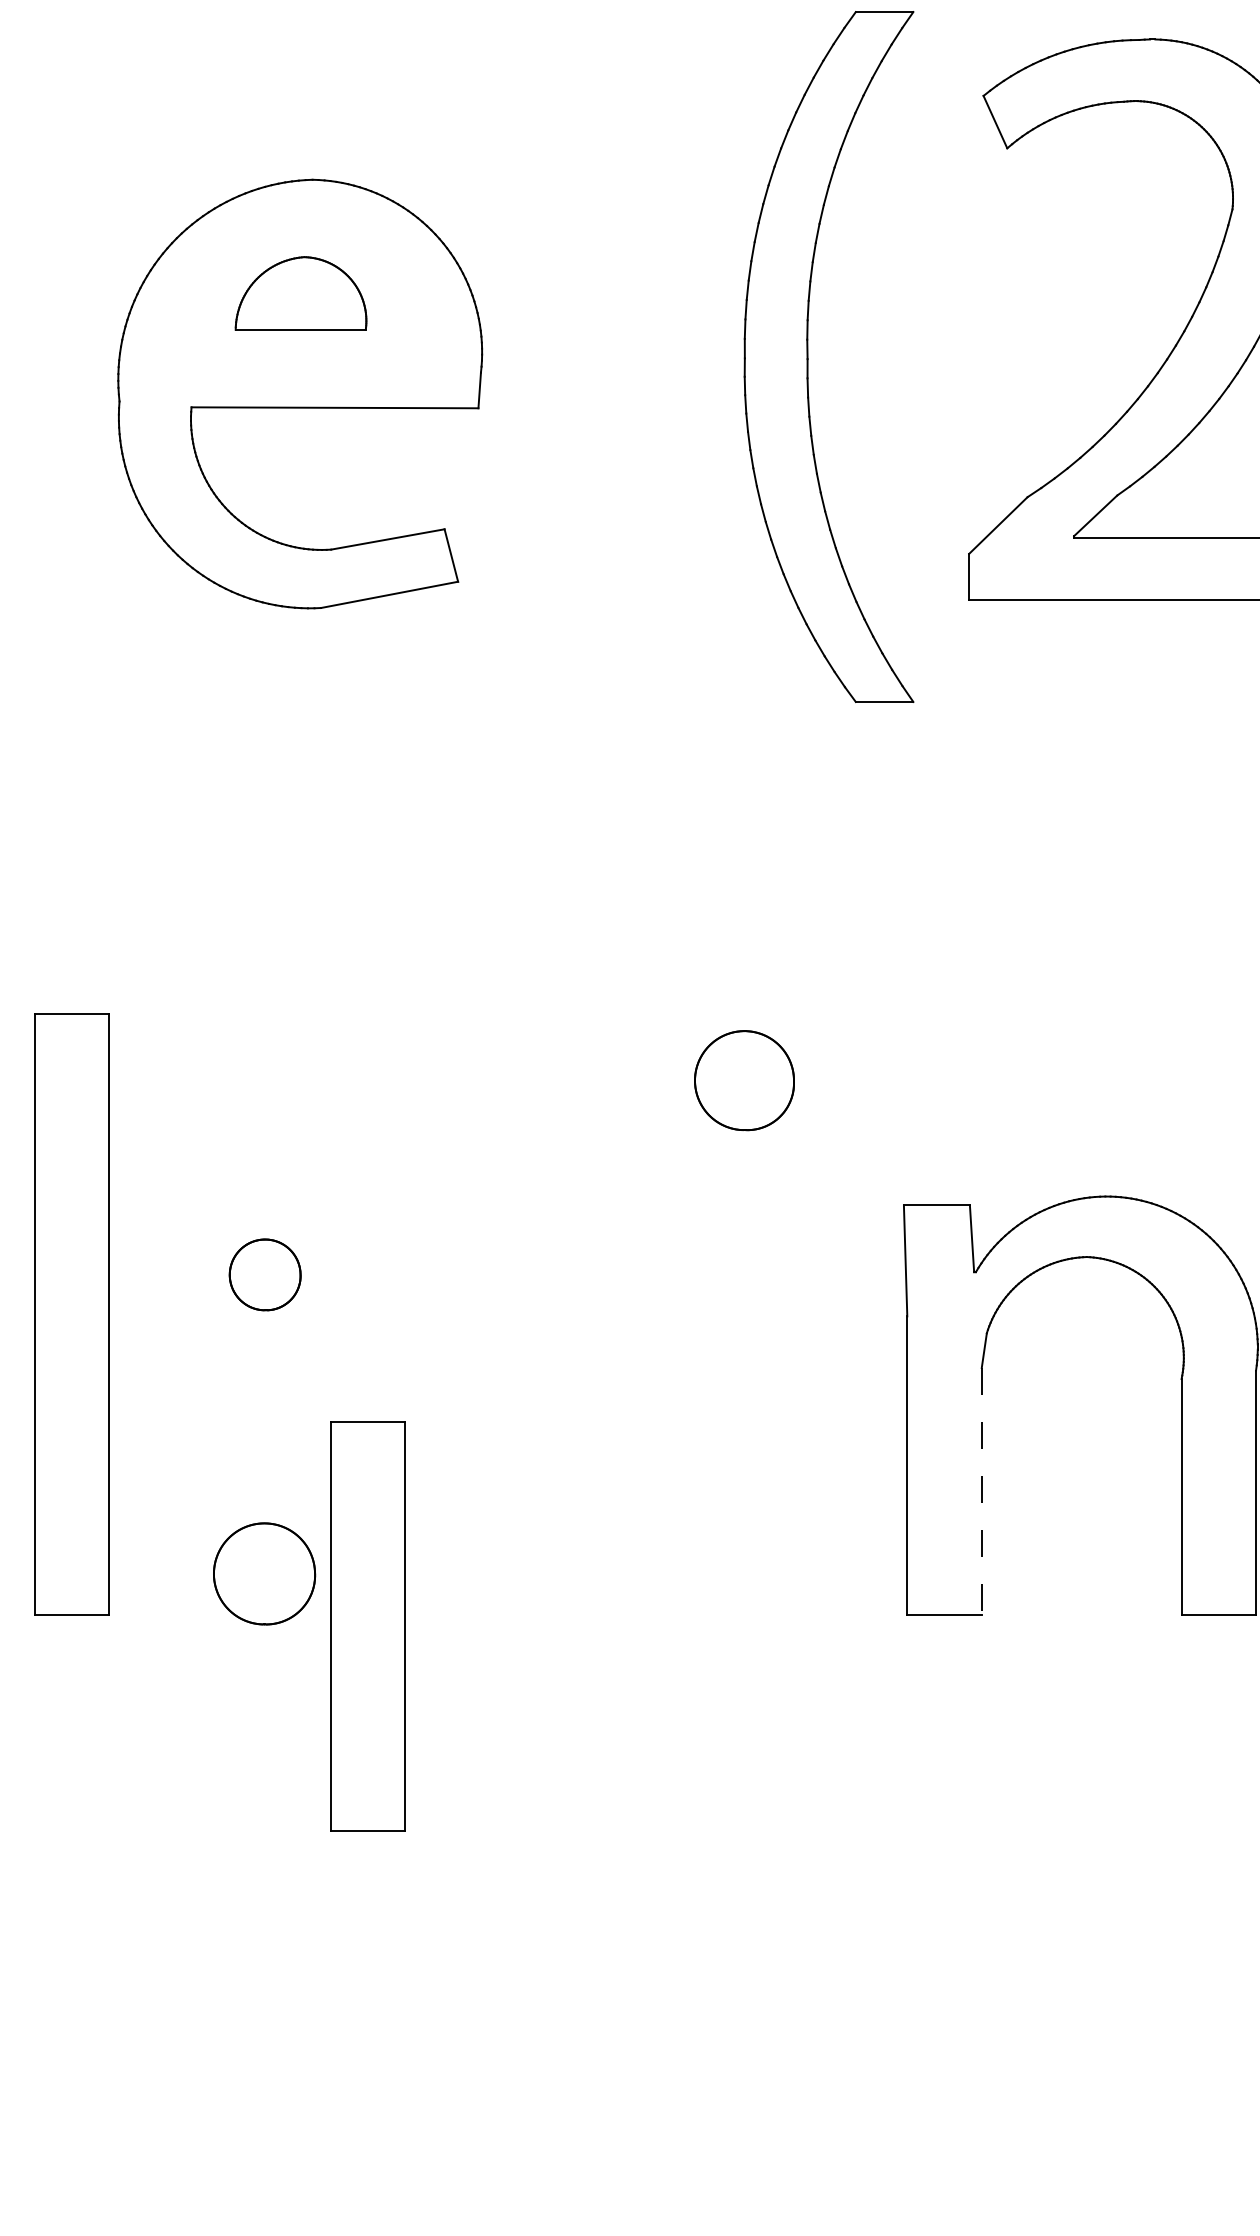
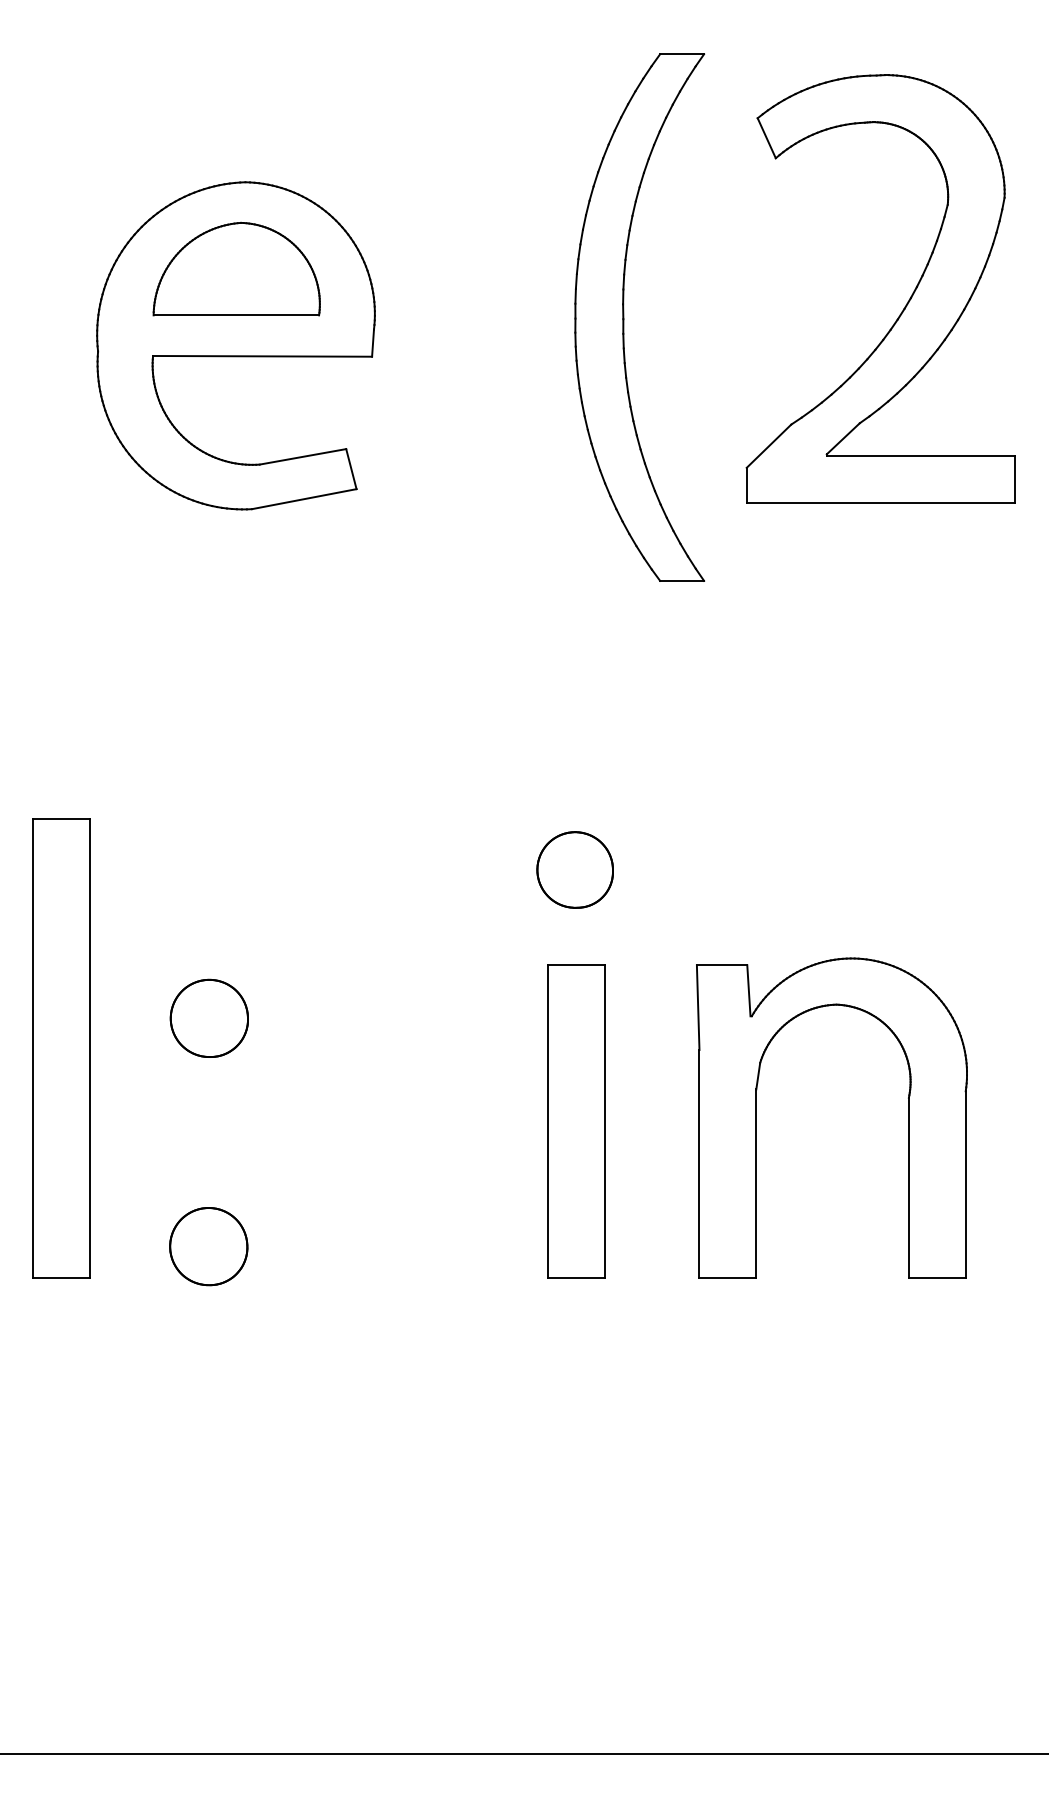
part: (300, 292) -> (236, 268), size x1.67
part: (264, 1273) -> (208, 1017), size x1.43
line: (981, 1492) -> (756, 1184), dashed -> solid
part: (367, 1626) -> (576, 1121), moved

